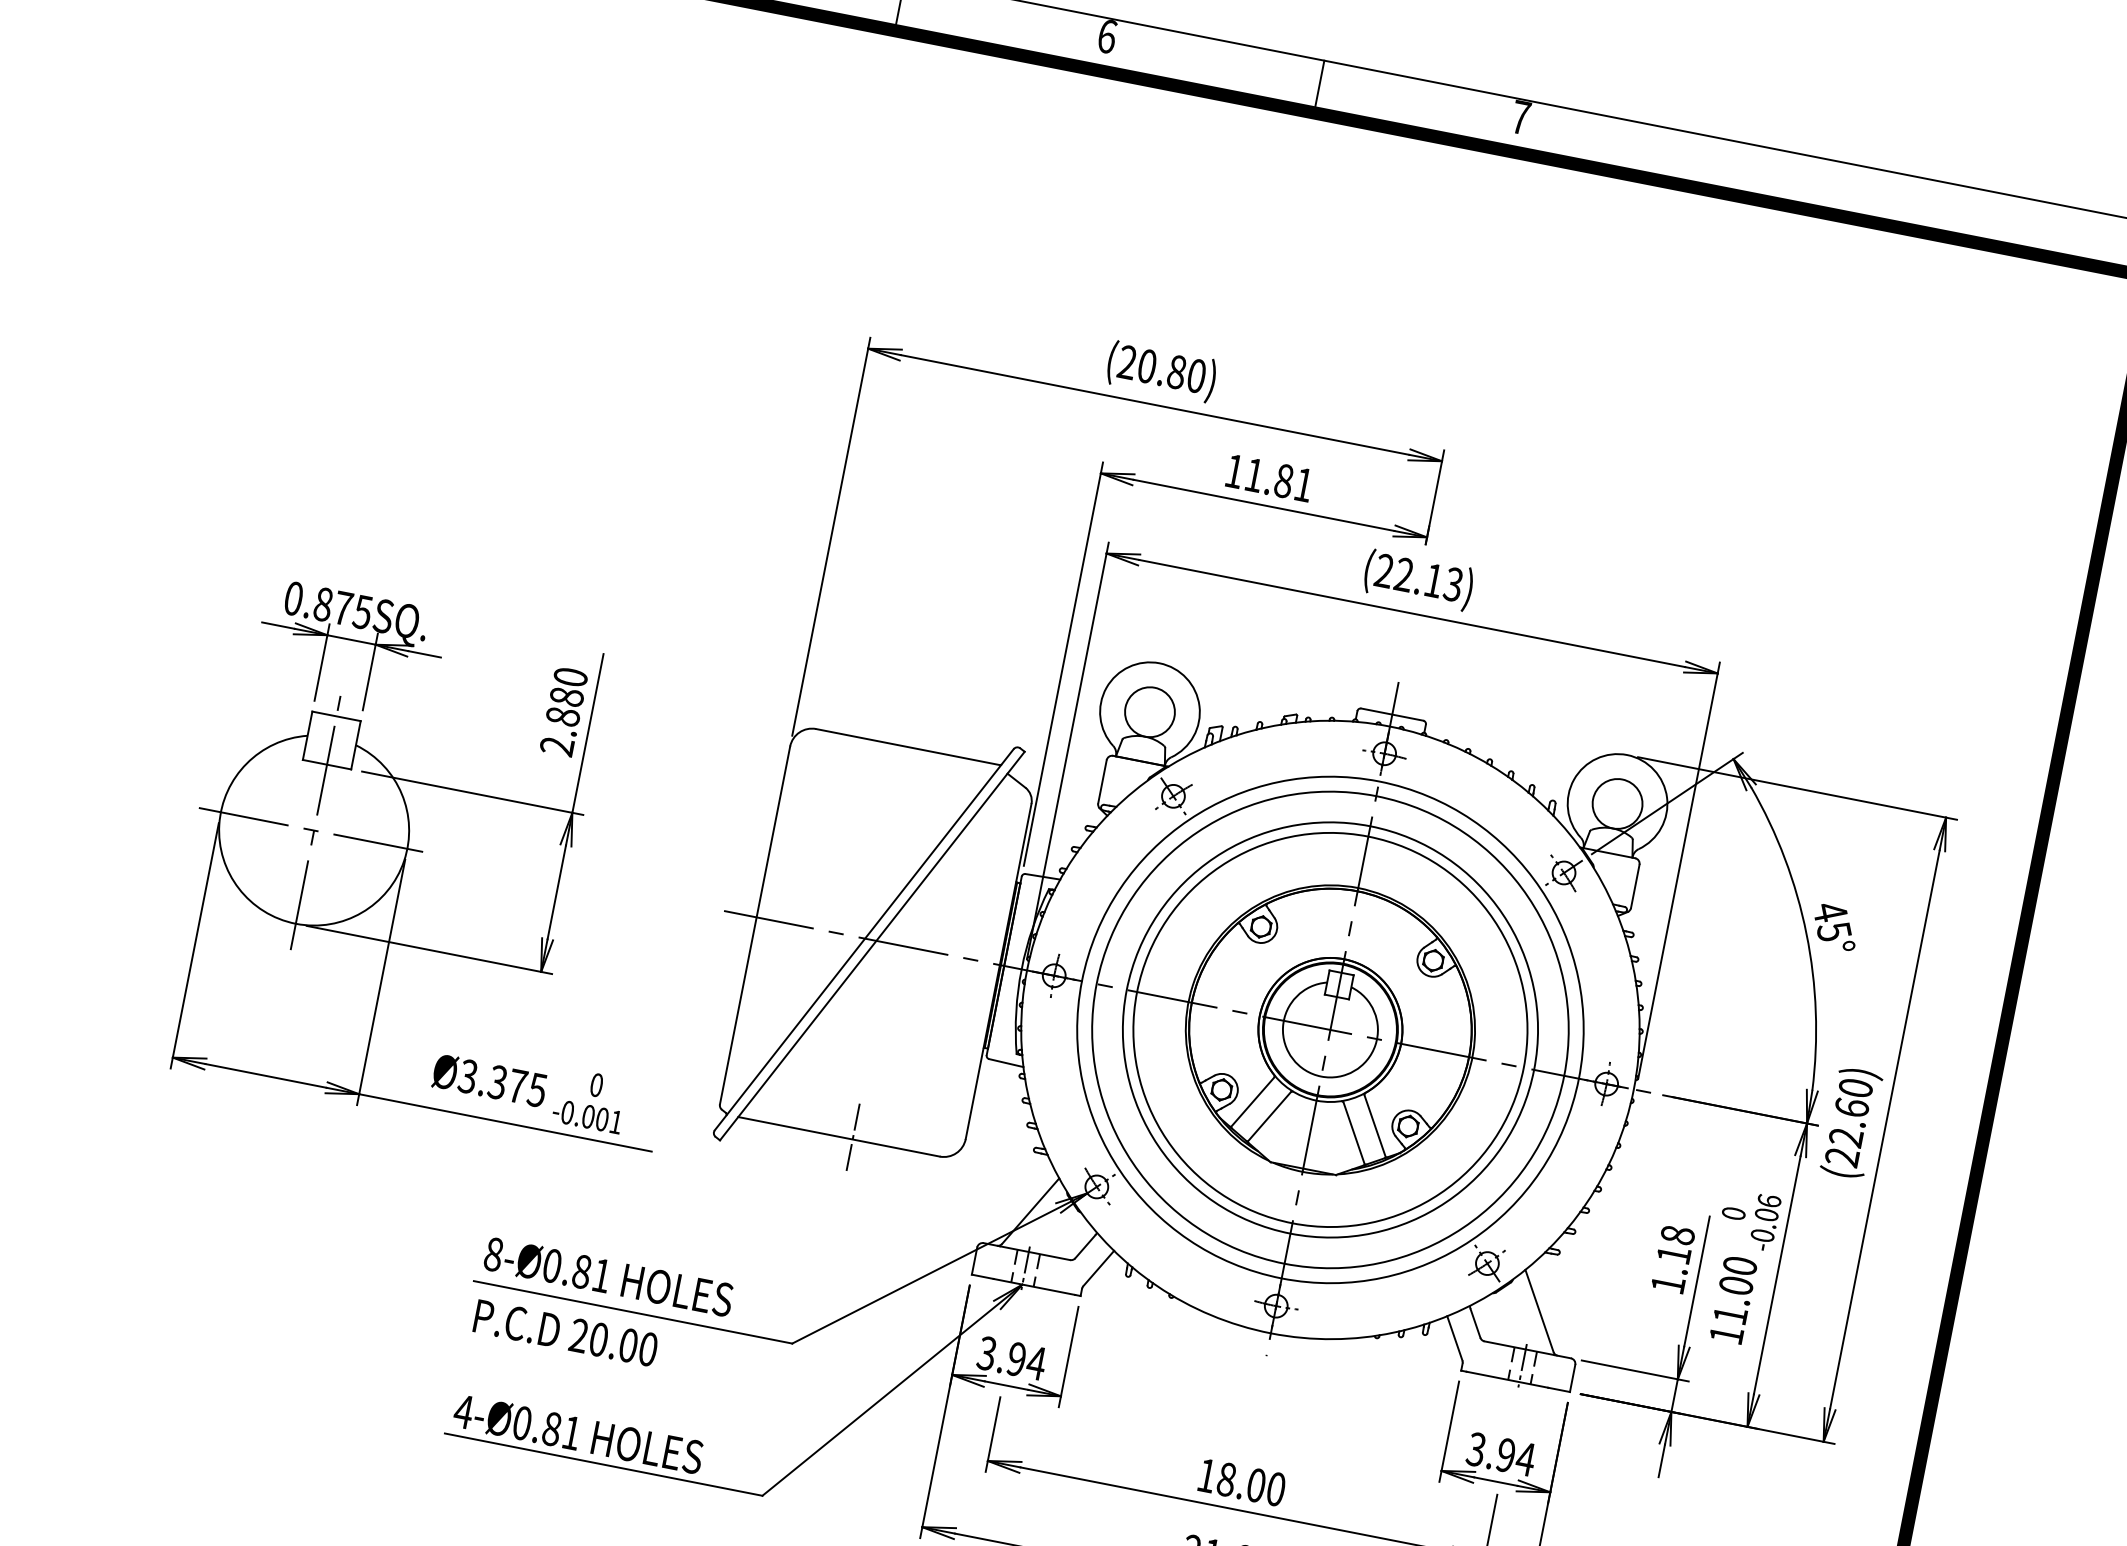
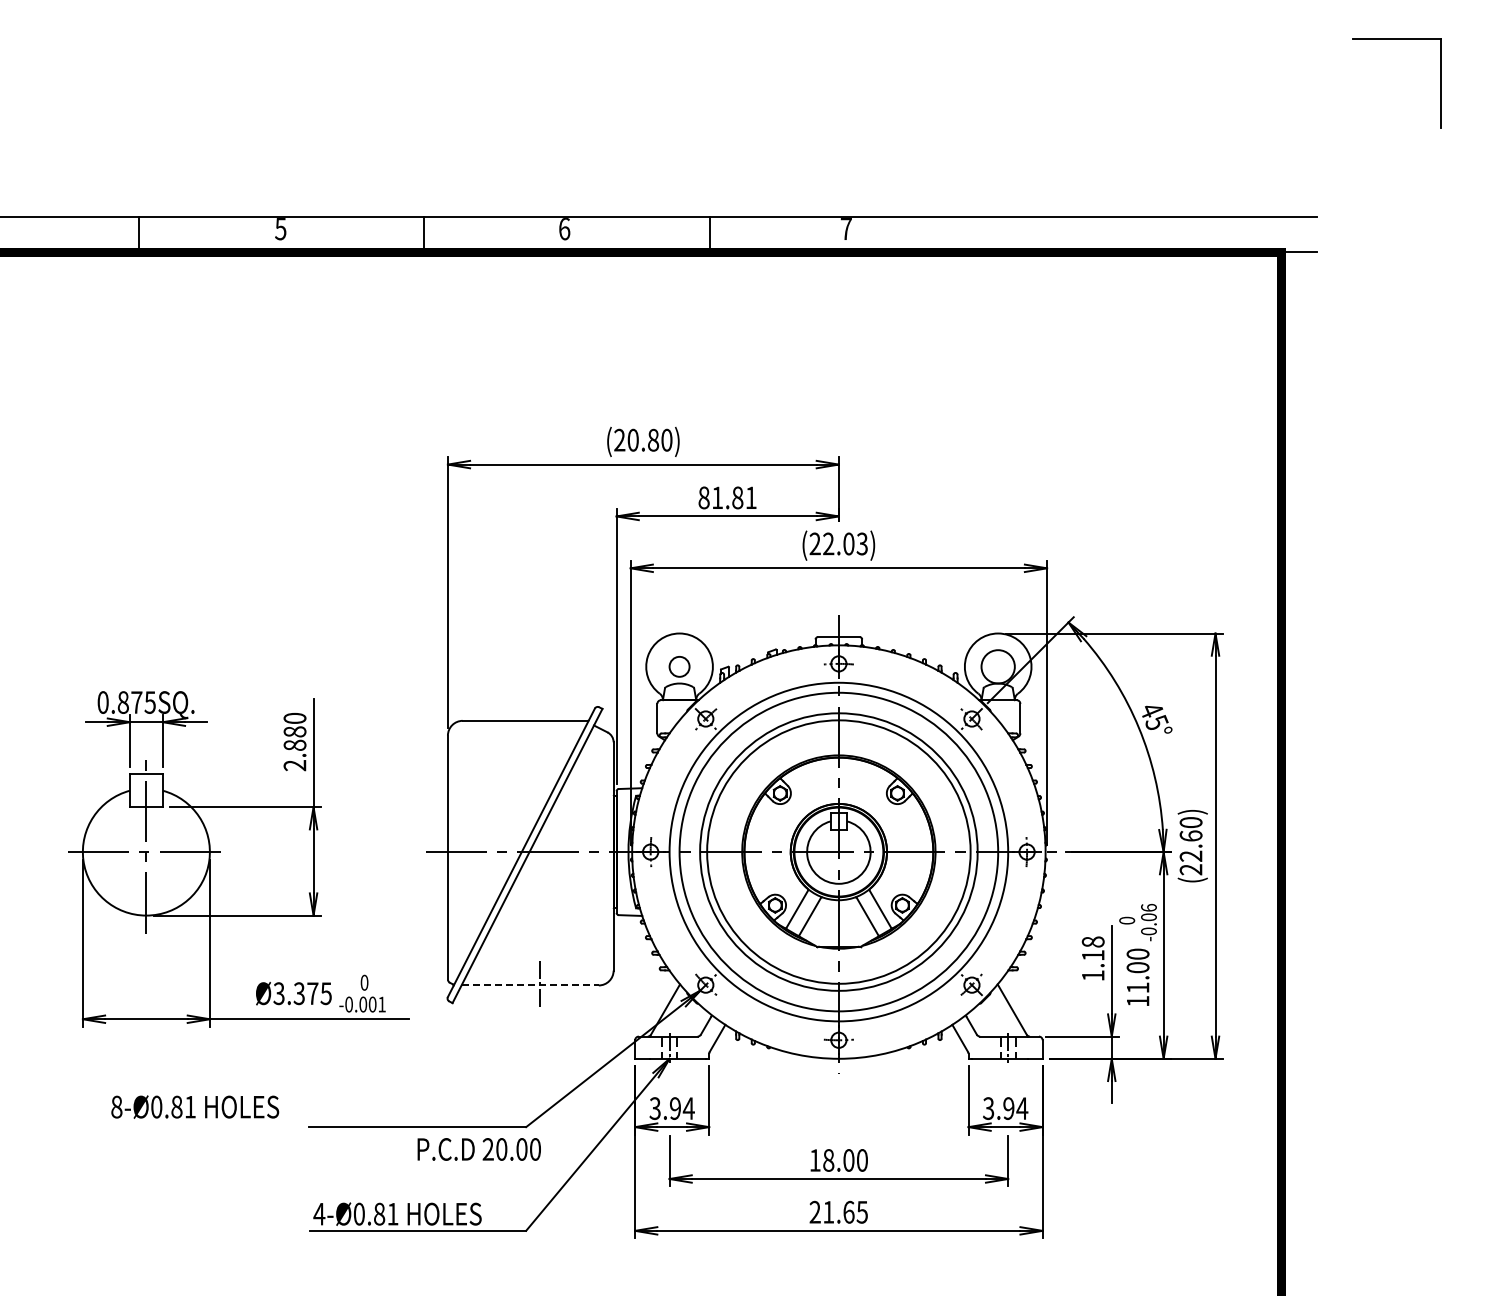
text: (1233, 470) -> (703, 497), 11.81 -> 81.81
text: (1433, 579) -> (848, 543), 22.13 -> 22.03
circle: (1149, 711) -> (679, 666), size x0.6
line: (839, 1136) -> (530, 985), solid -> dashed
text: (609, 1276) -> (195, 1106), moved
text: (564, 1333) -> (478, 1149), moved

